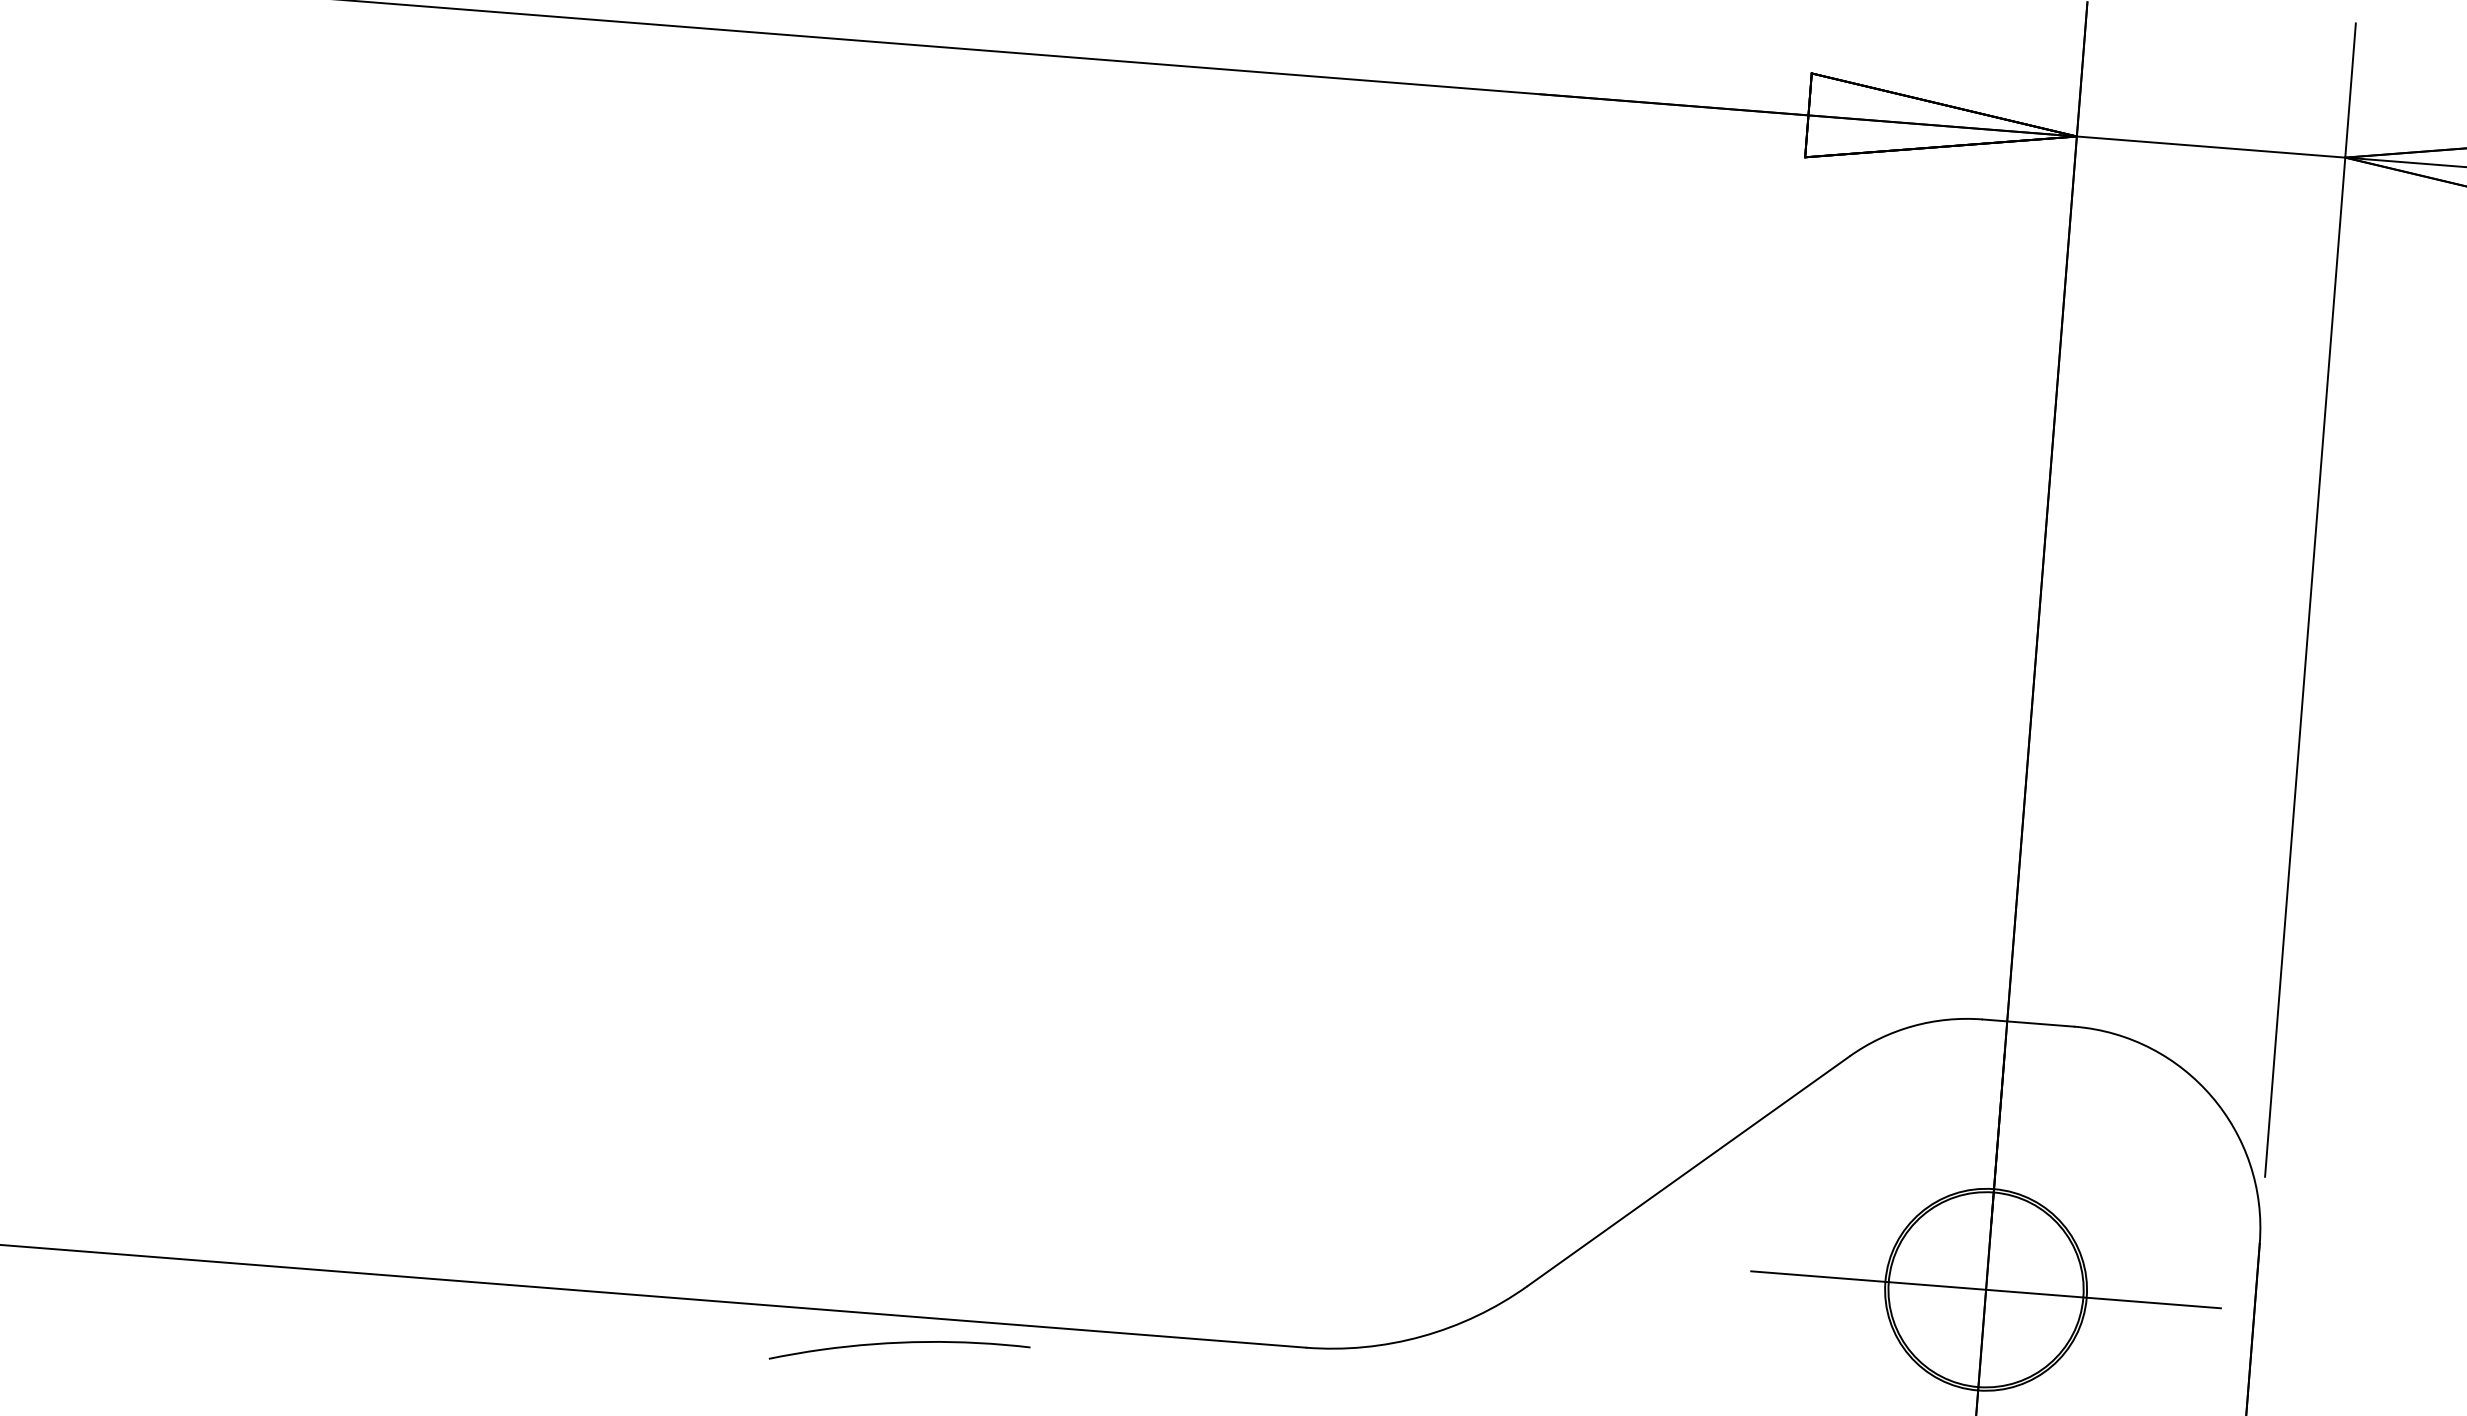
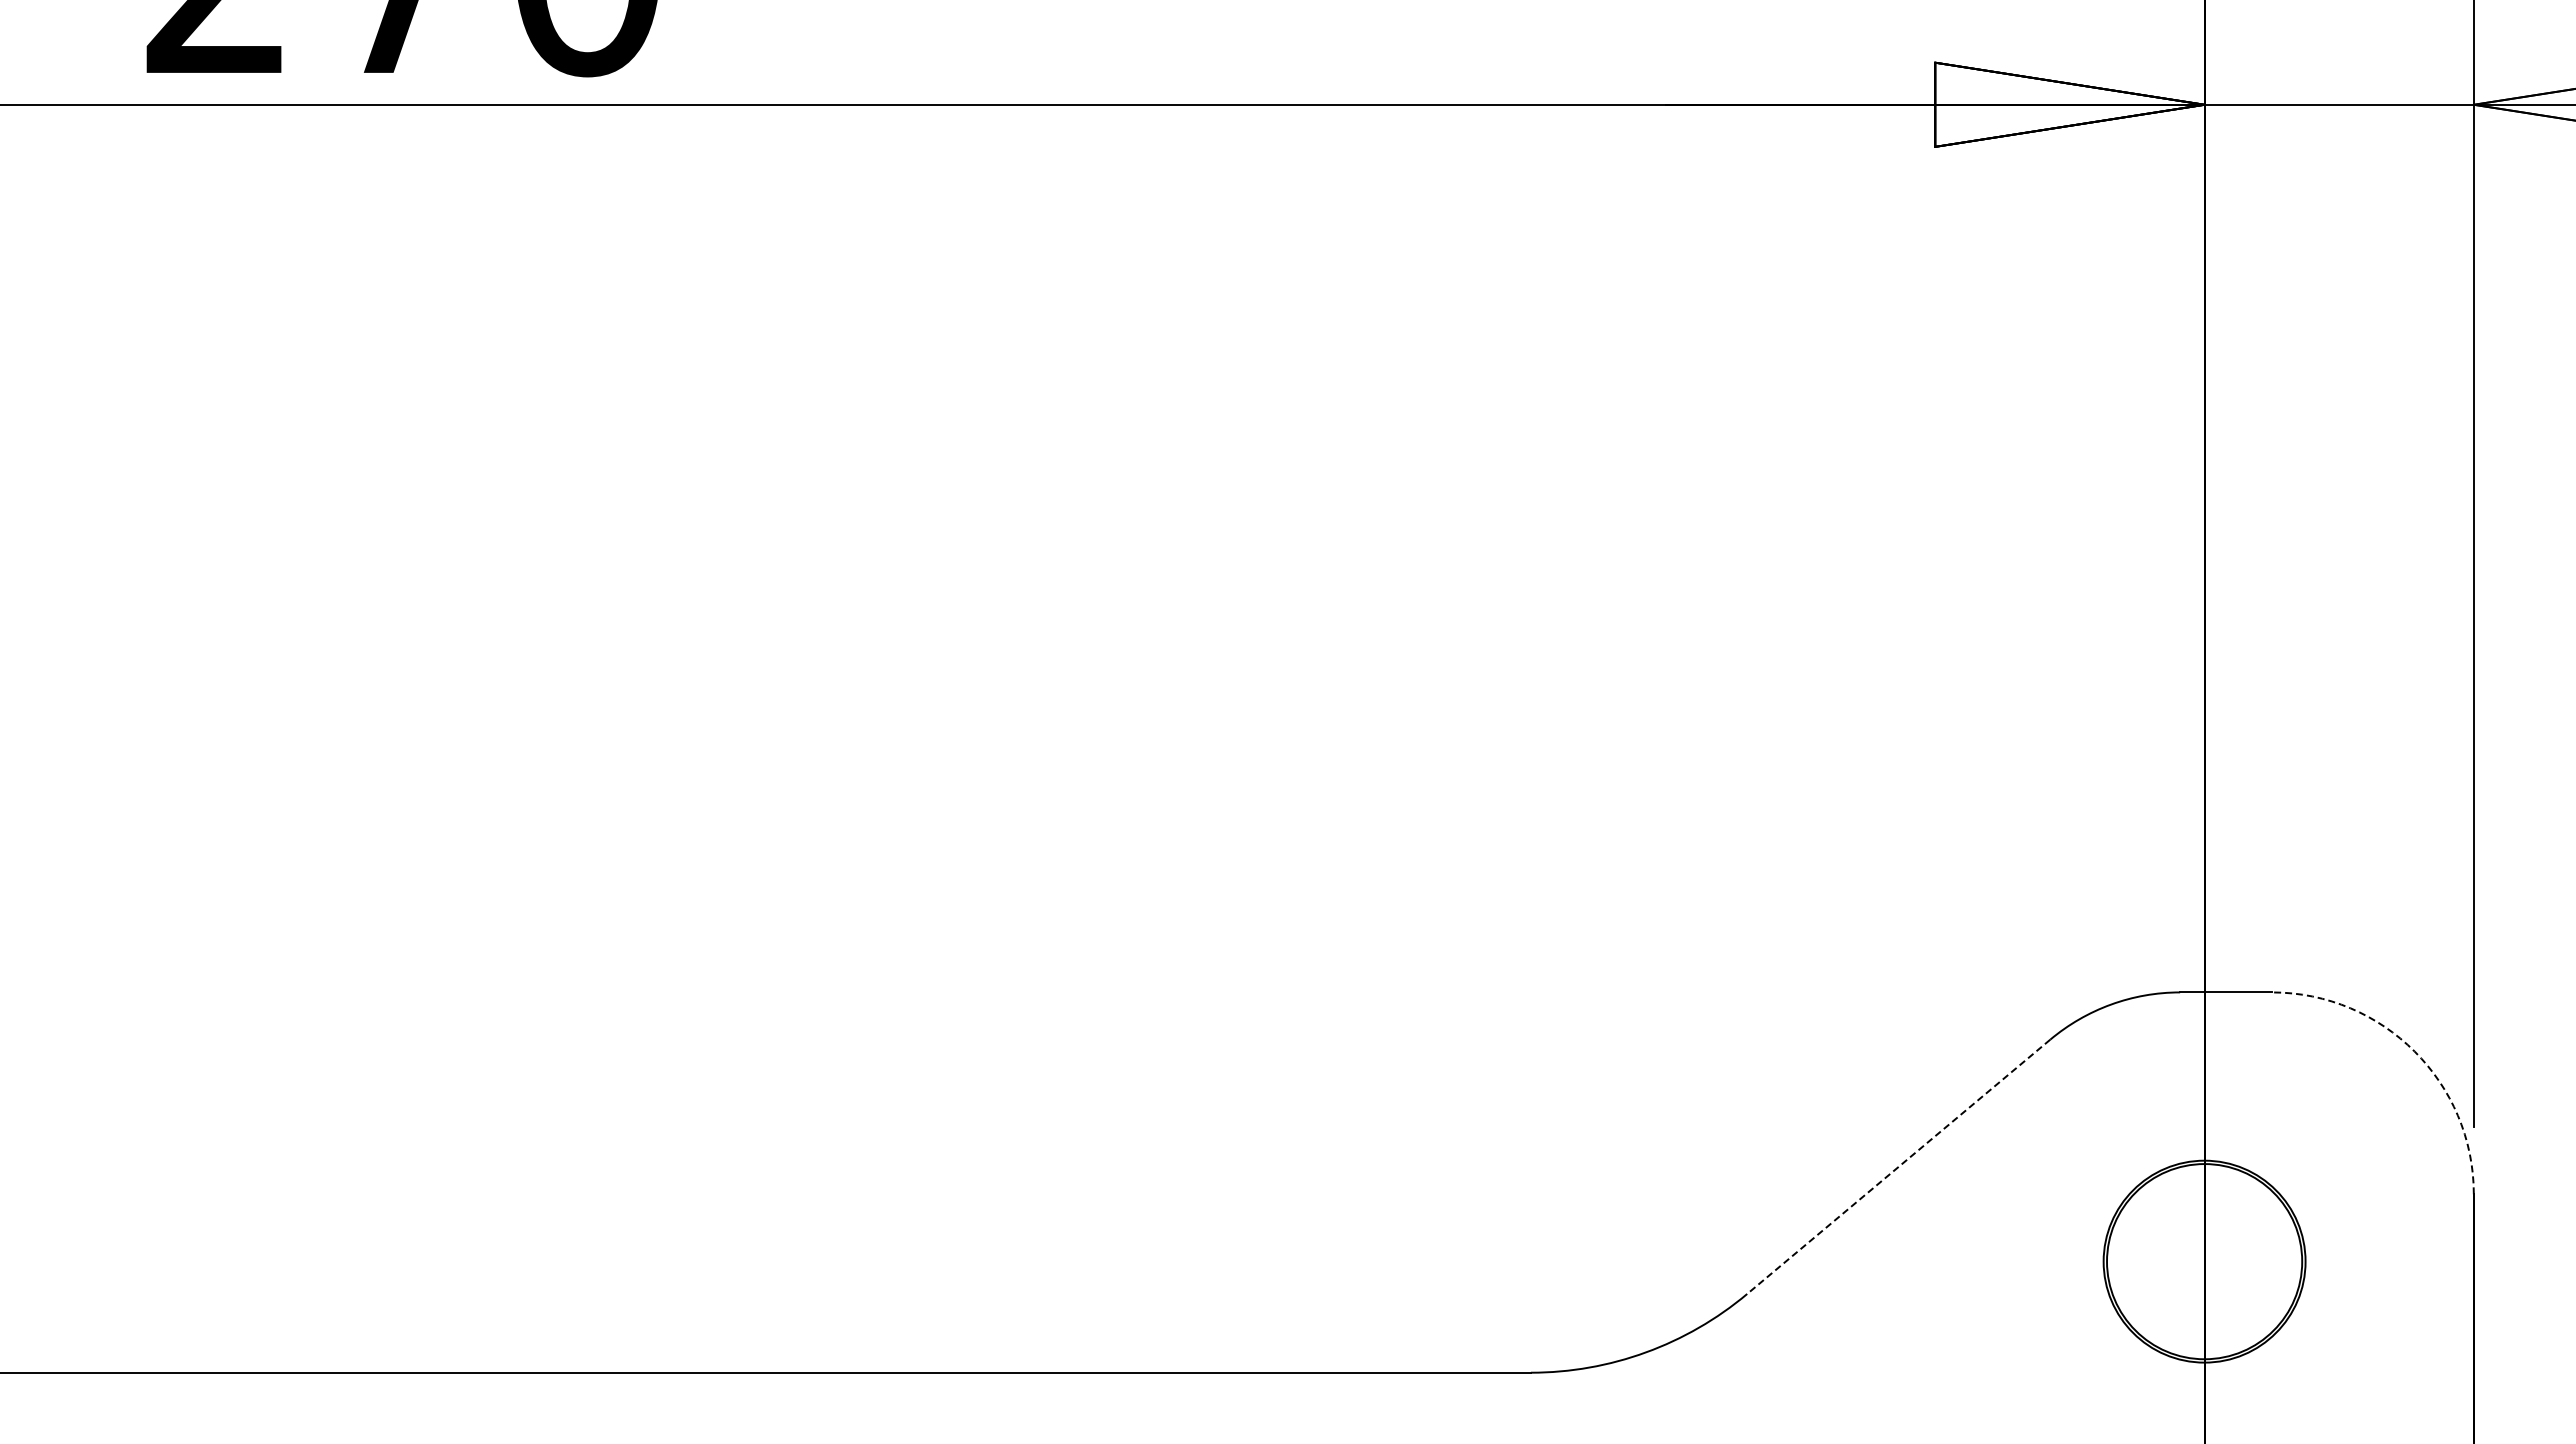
arc: (2211, 1096) -> (2414, 1051), solid -> dashed
line: (1688, 1170) -> (1898, 1166), solid -> dashed
line: (1985, 1289) -> (2204, 1261), removed
curve: (900, 1343) -> (1126, 1400), removed

